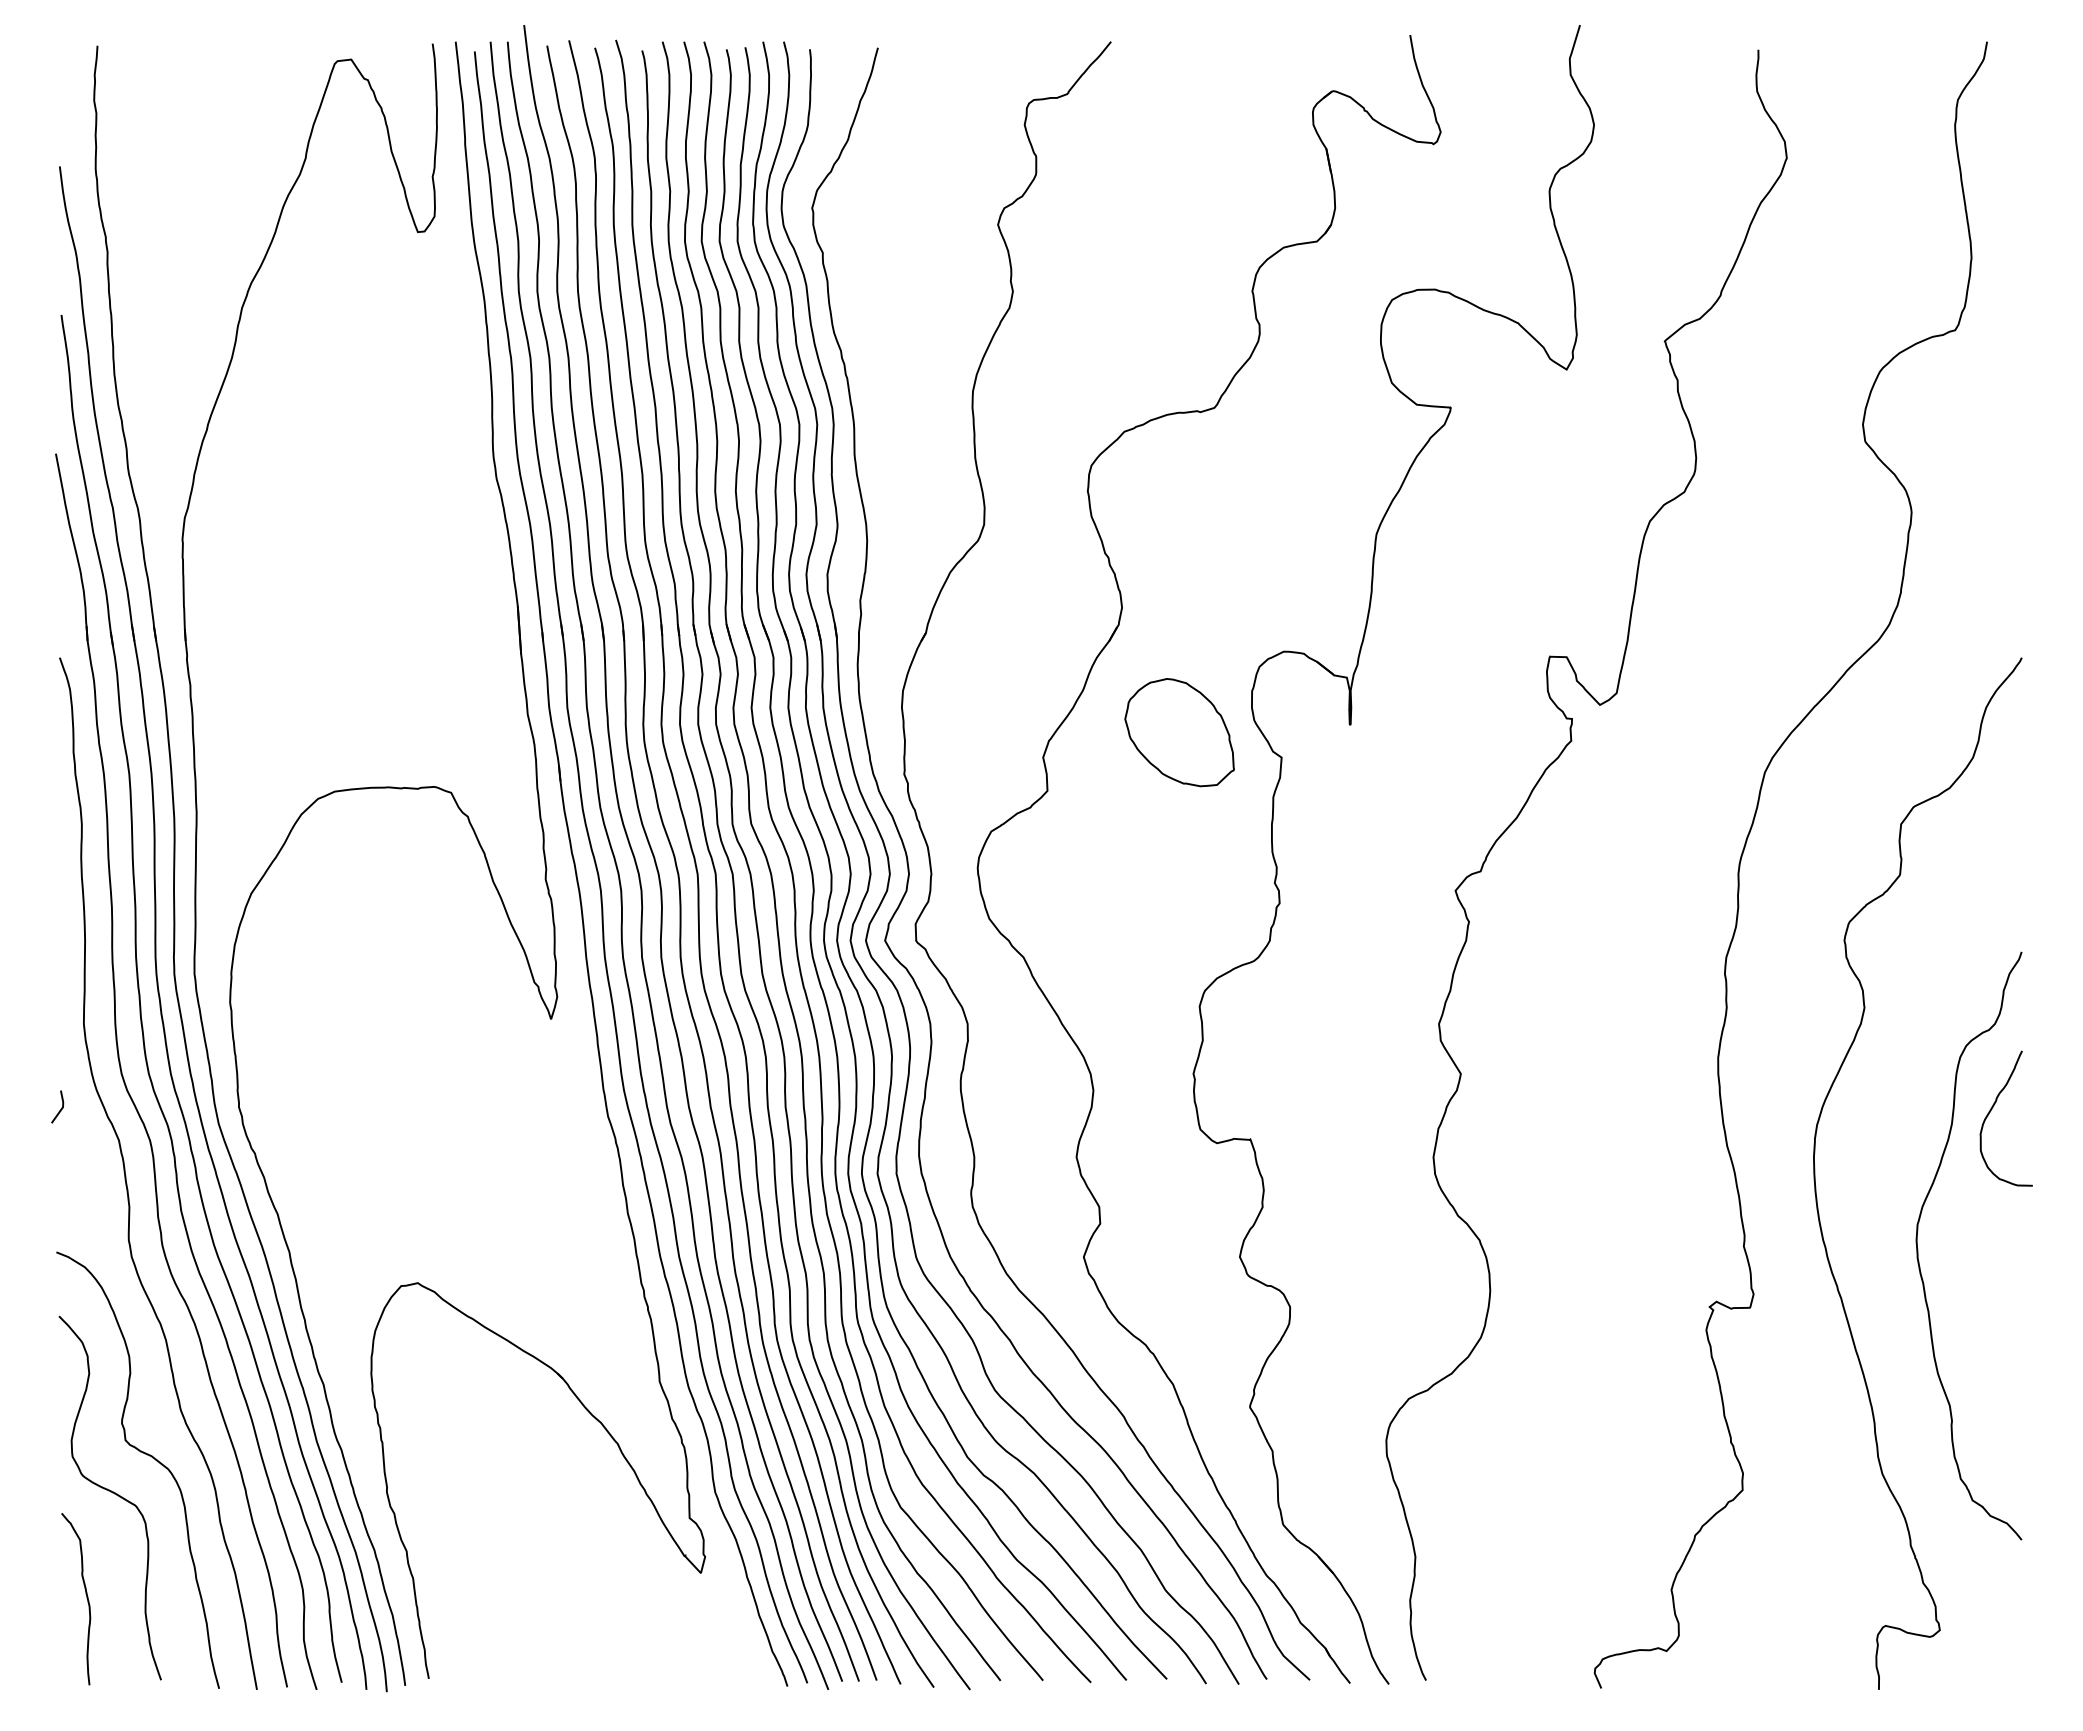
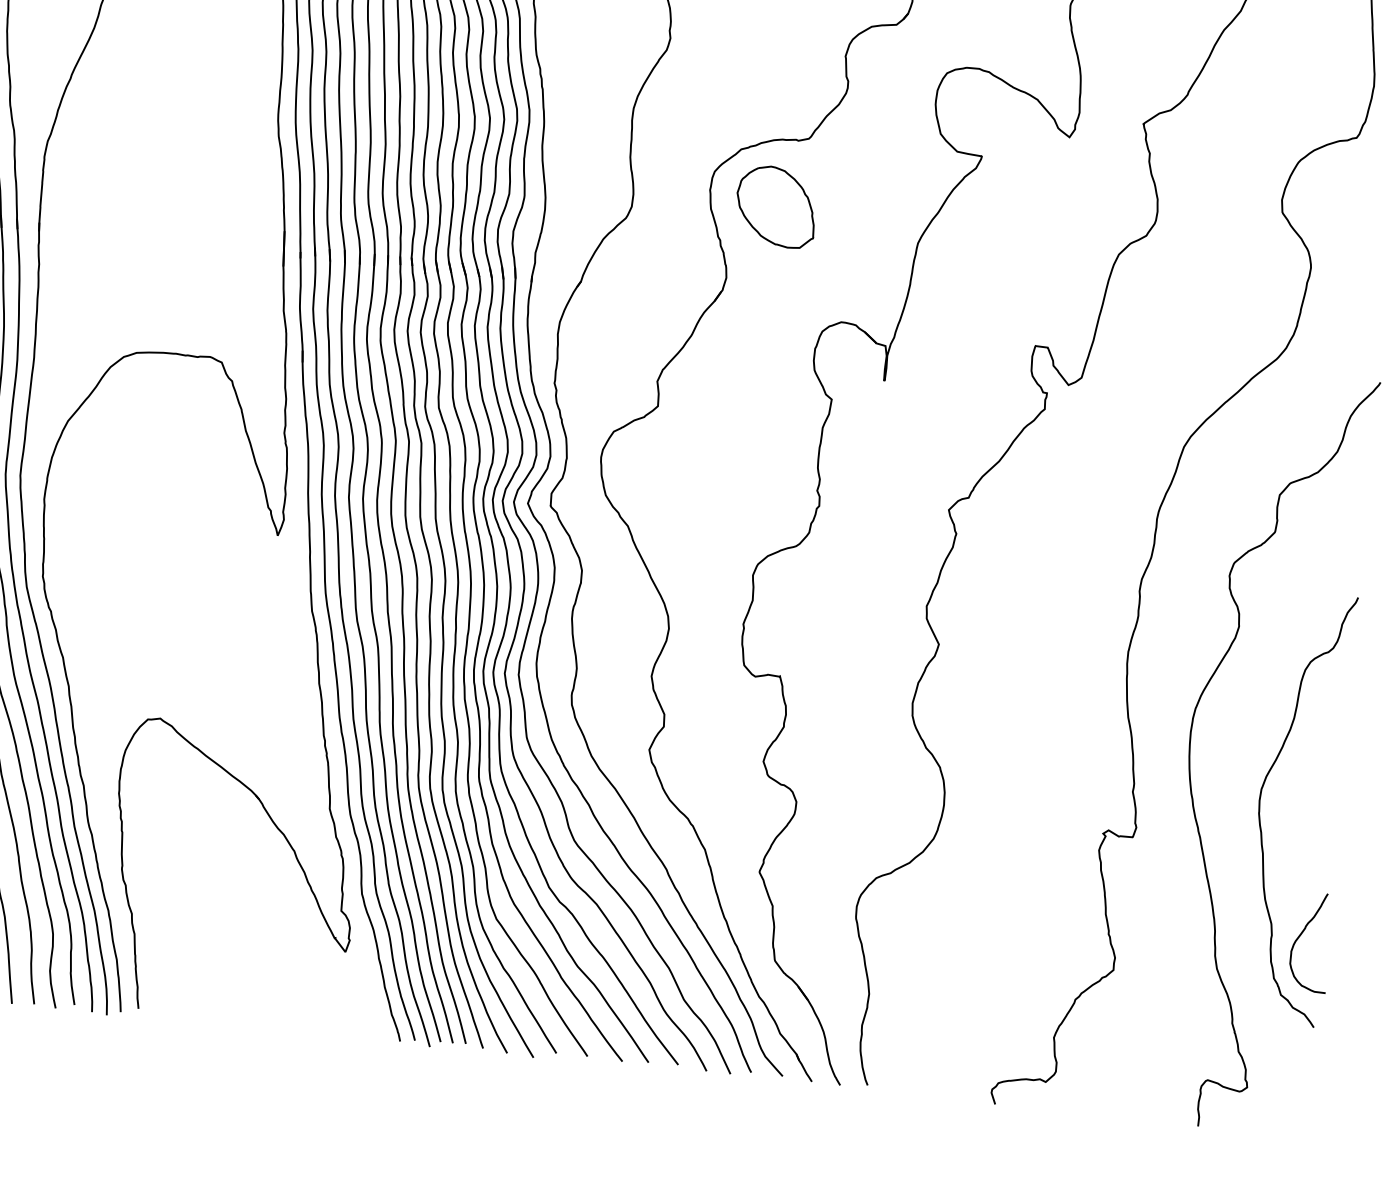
part: (1179, 732) -> (776, 206), moved
curve: (1992, 1109) -> (1301, 934), moved

